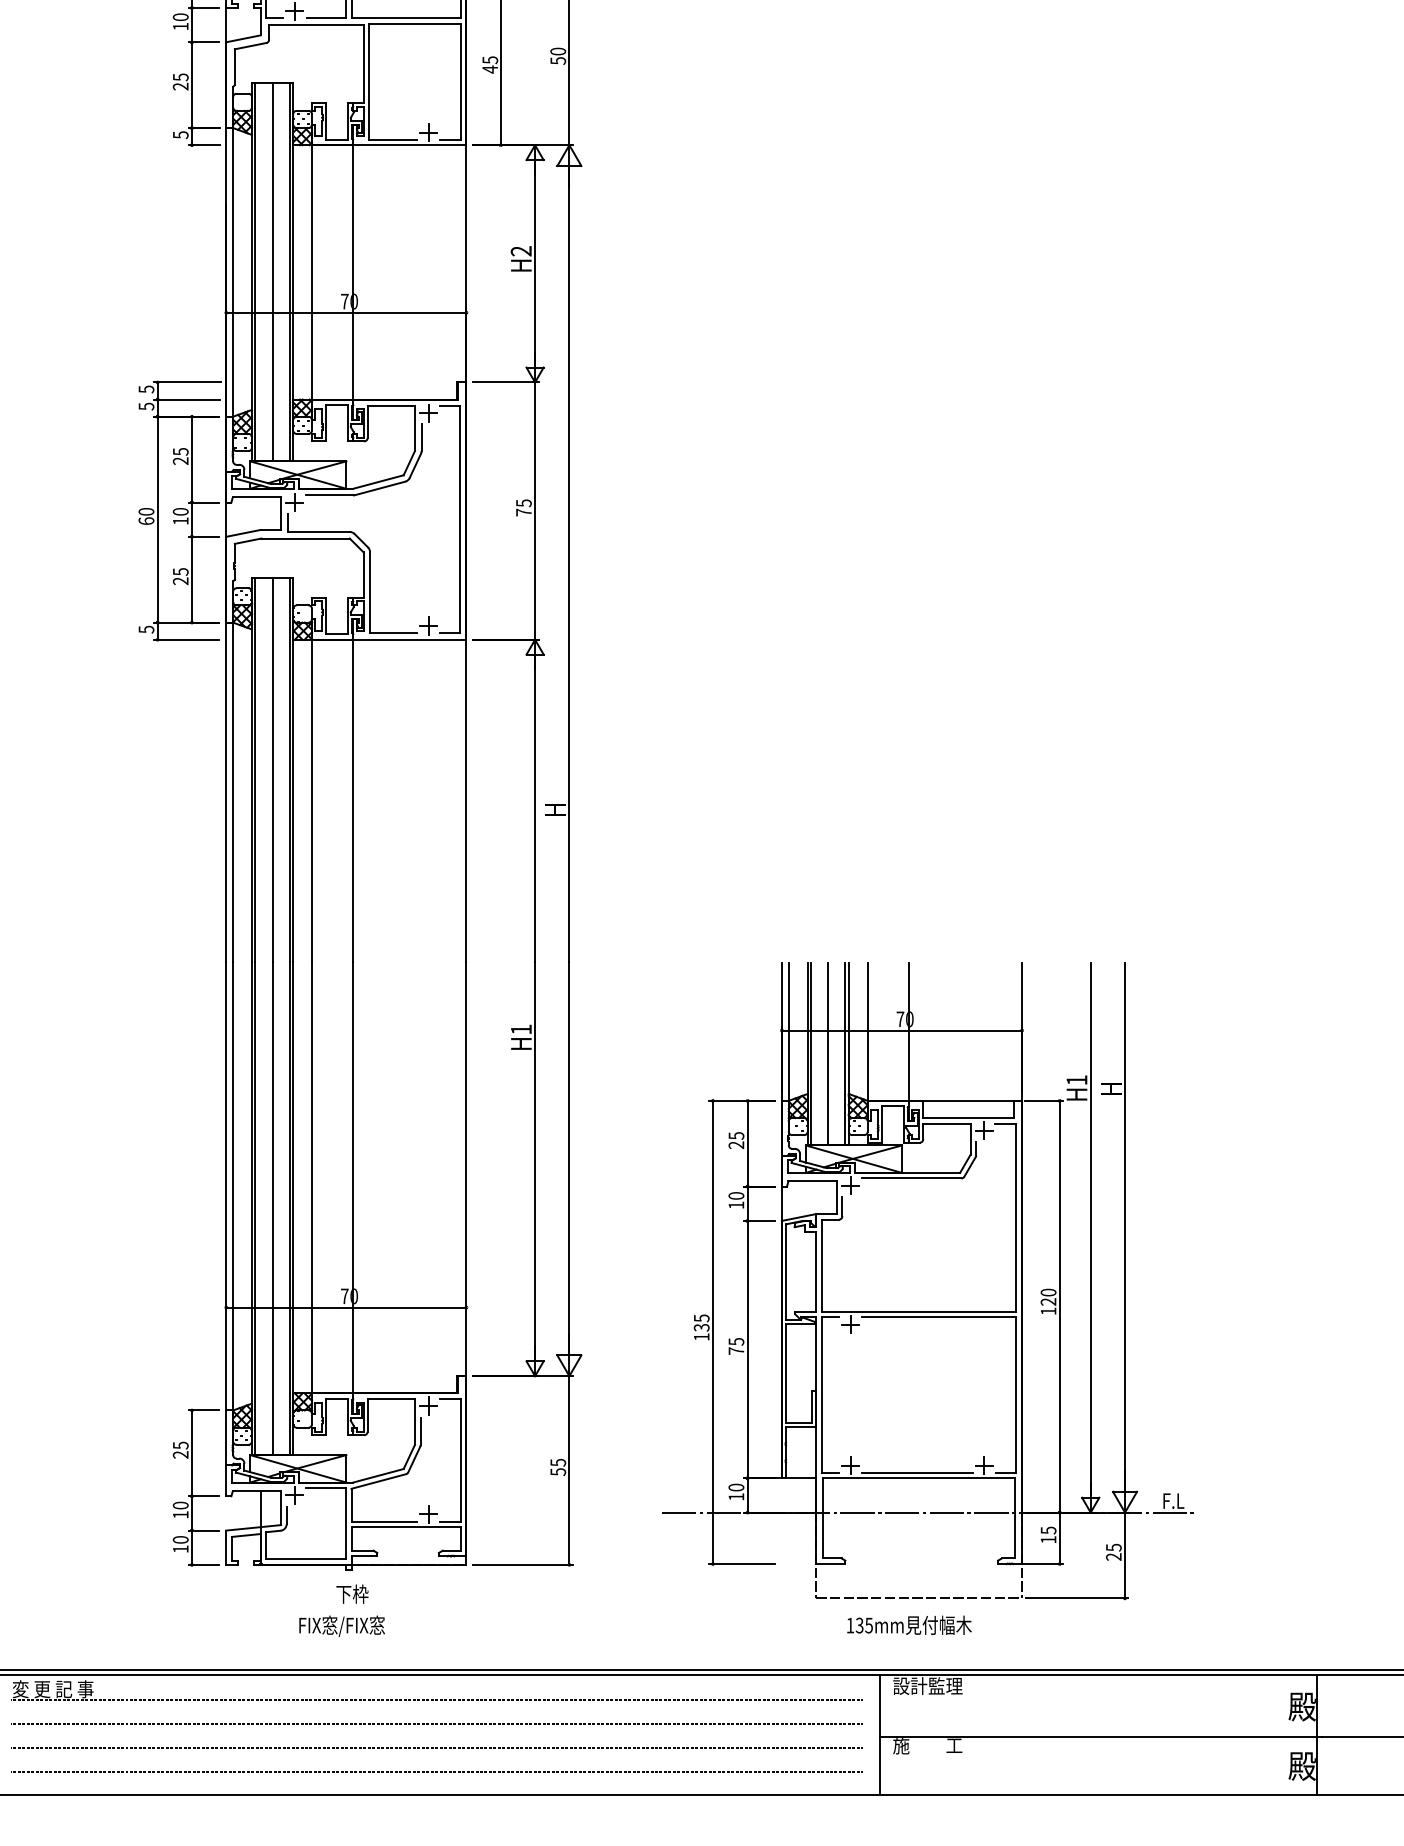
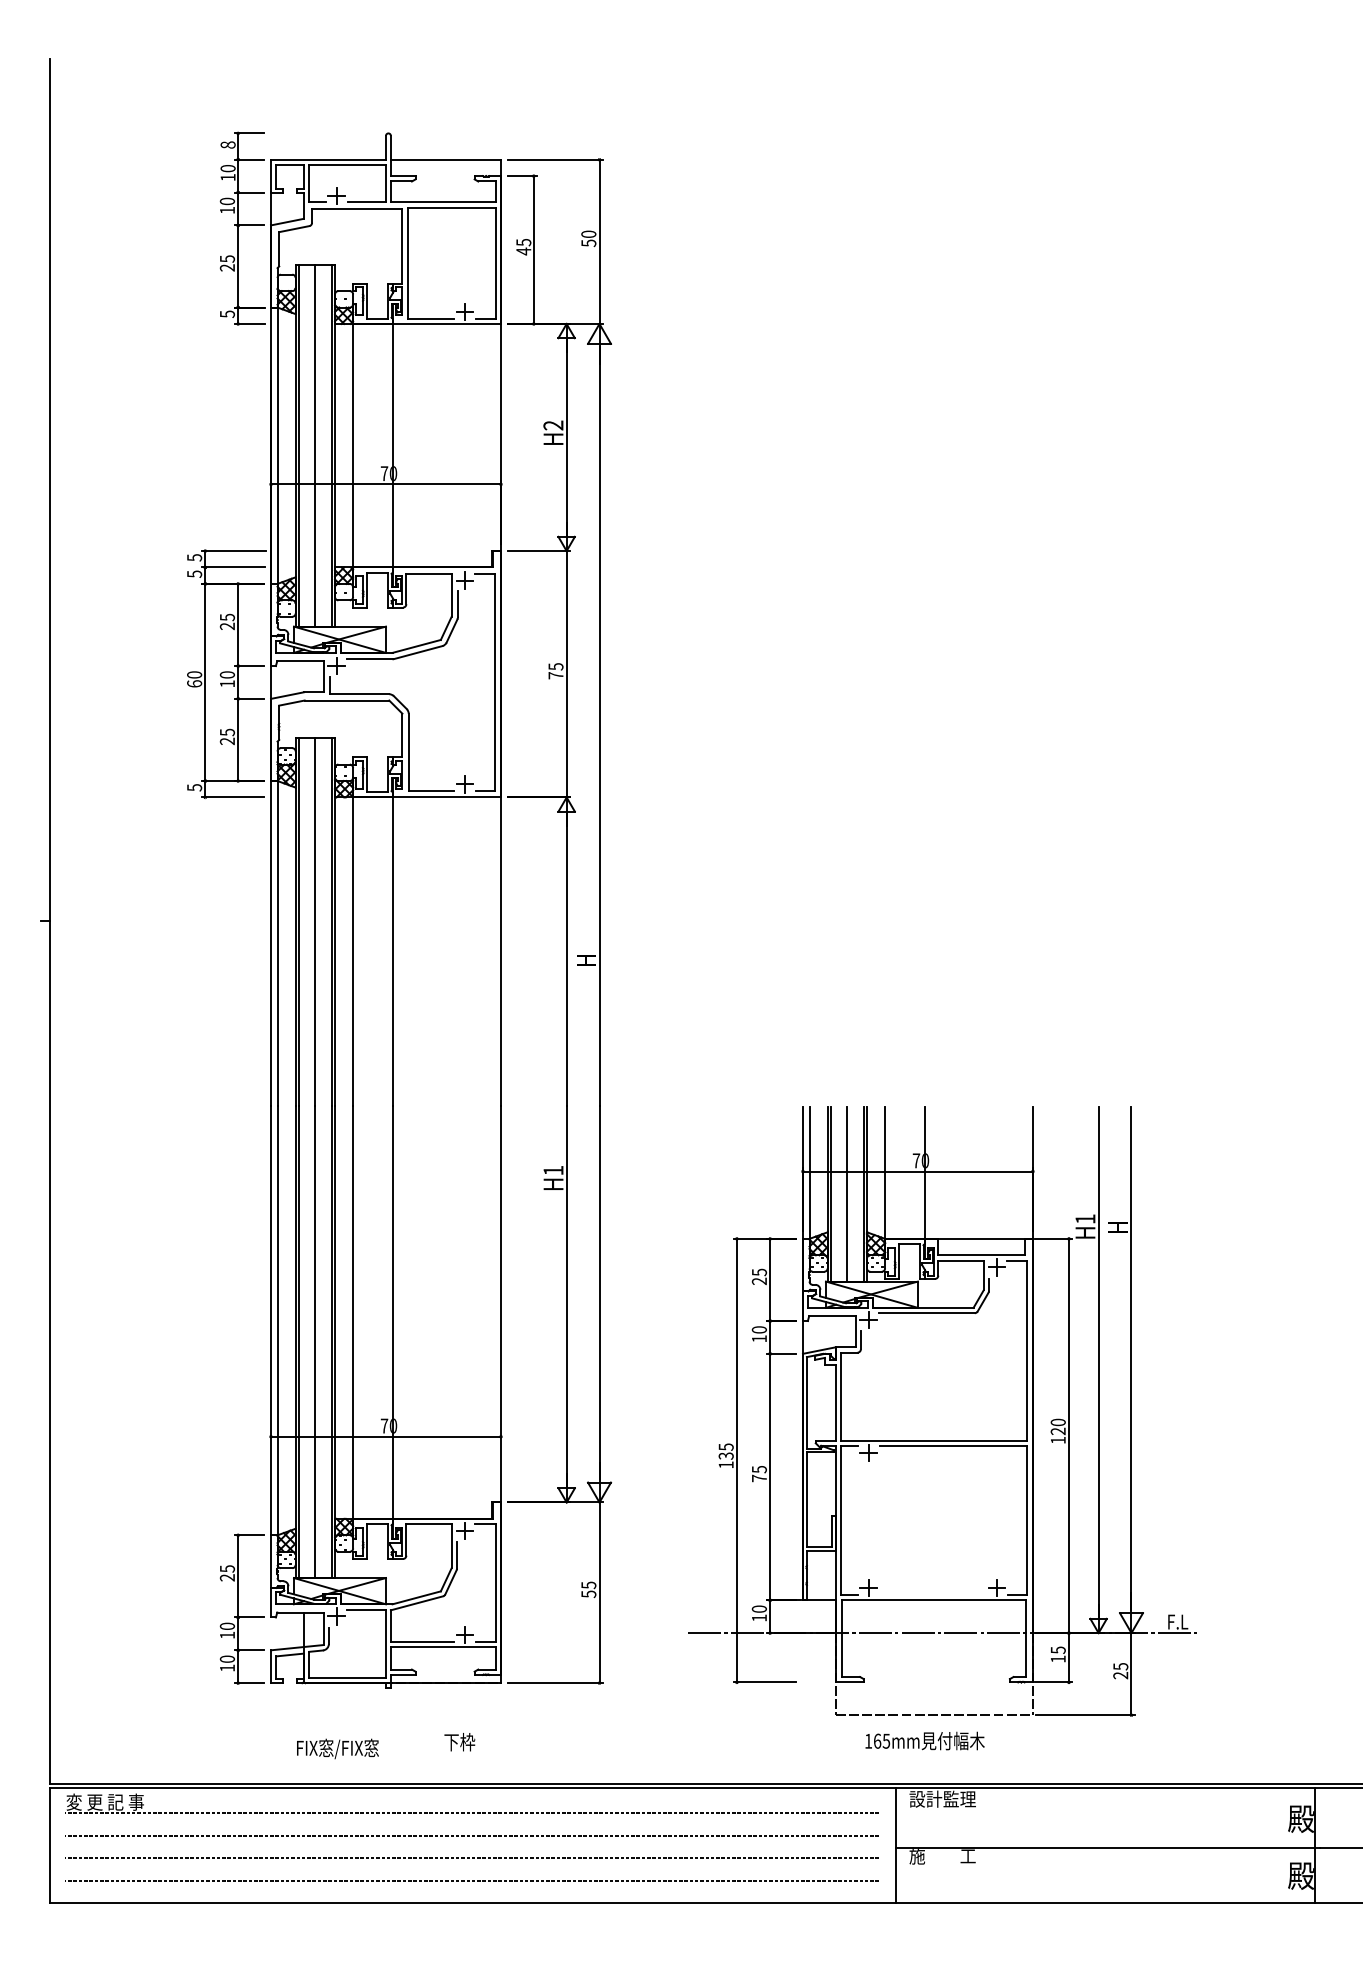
line: (917, 1472) -> (932, 1594), removed
text: (352, 1594) -> (459, 1742), moved
text: (859, 1624) -> (877, 1740), 135mm -> 165mm
text: (341, 1625) -> (337, 1748), moved

